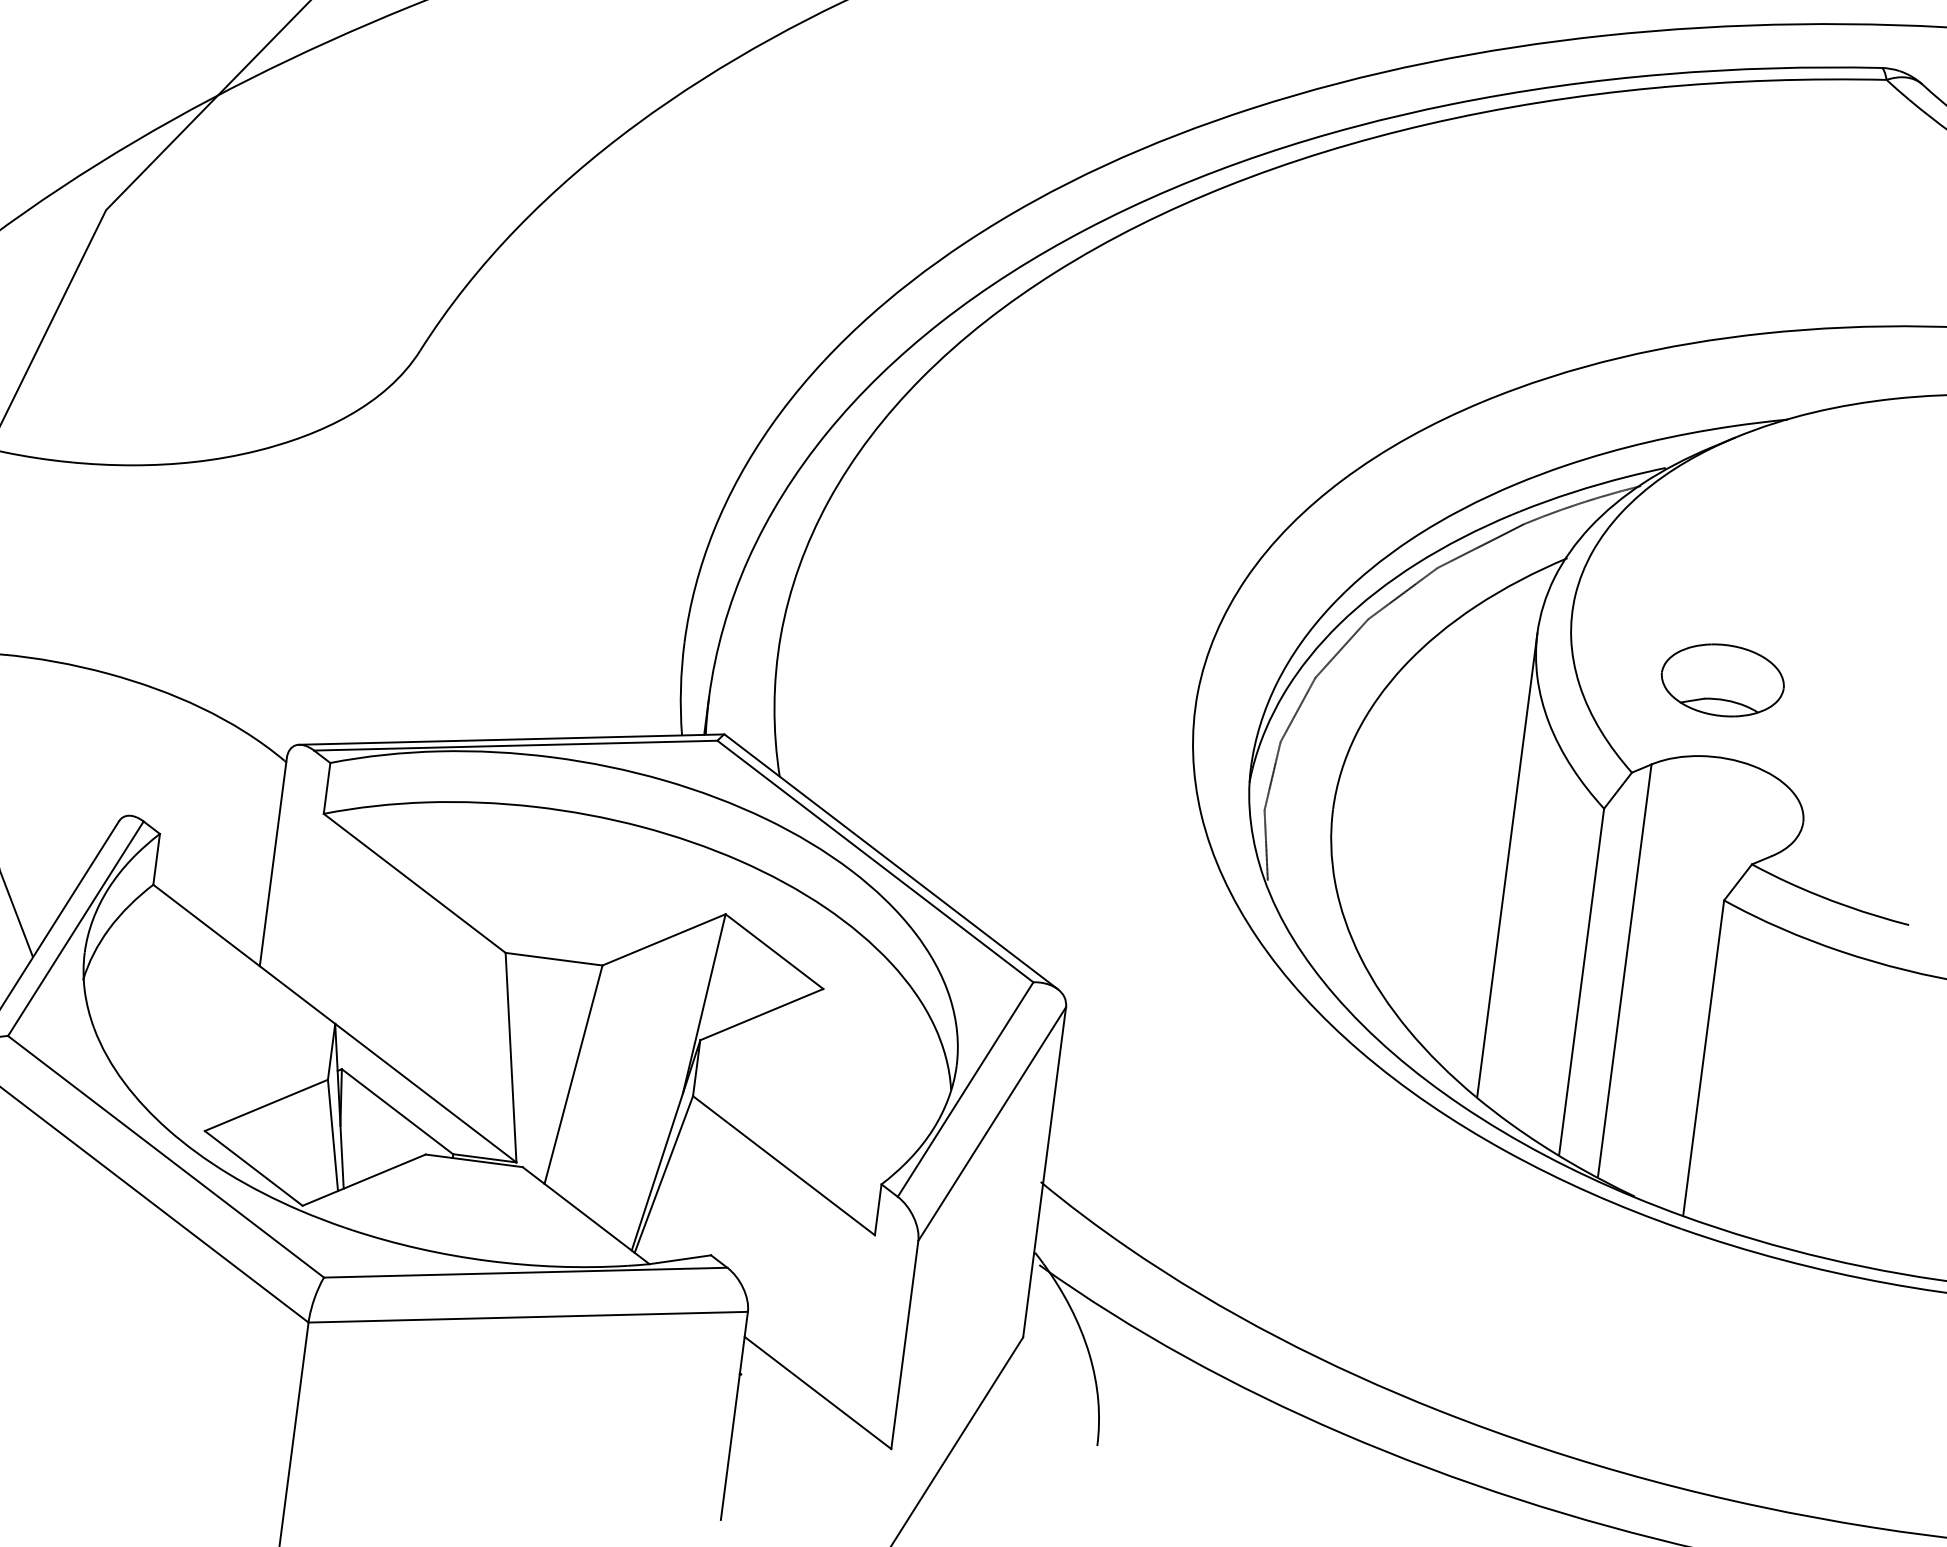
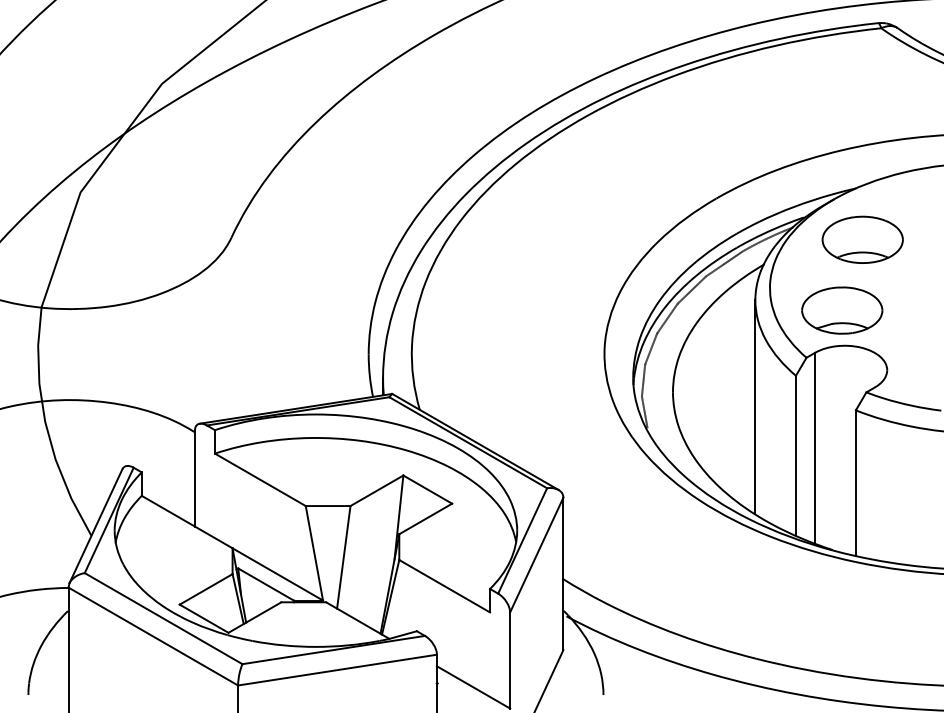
part: (1786, 532) -> (862, 239), added
part: (1723, 680) -> (842, 310), size x1.43

